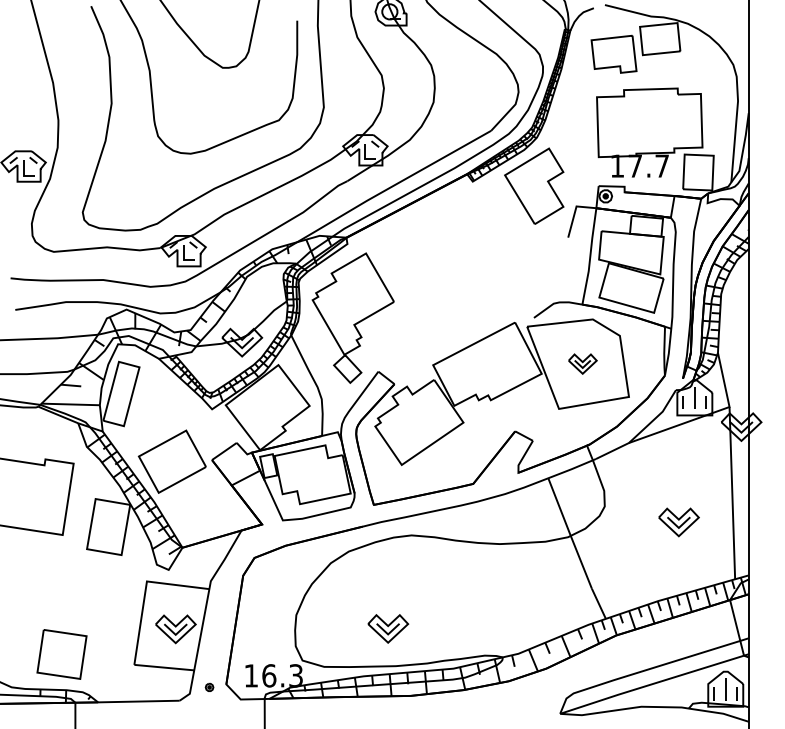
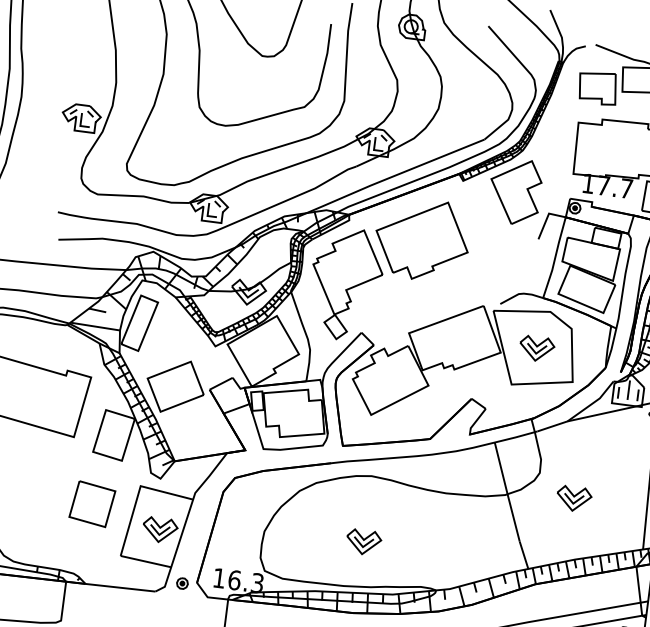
part: (434, 255) -> (422, 239), added
part: (582, 363) -> (536, 348), size x1.43
part: (678, 522) -> (573, 498), moved
part: (388, 628) -> (363, 542), moved
part: (61, 654) -> (91, 504), moved
part: (209, 687) -> (182, 583), size x1.67

